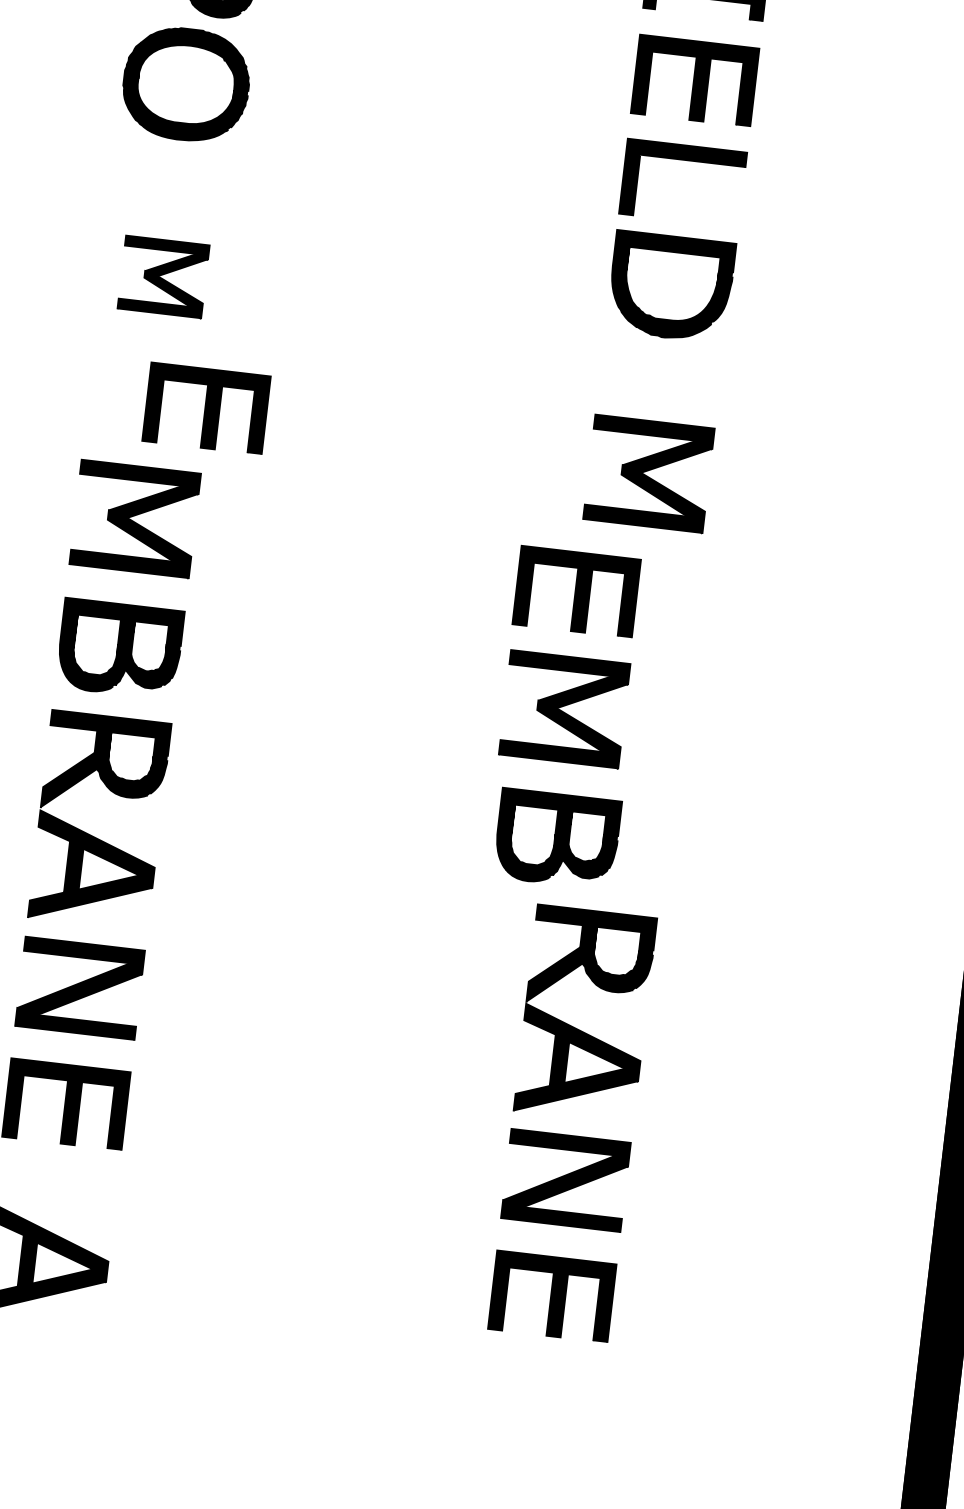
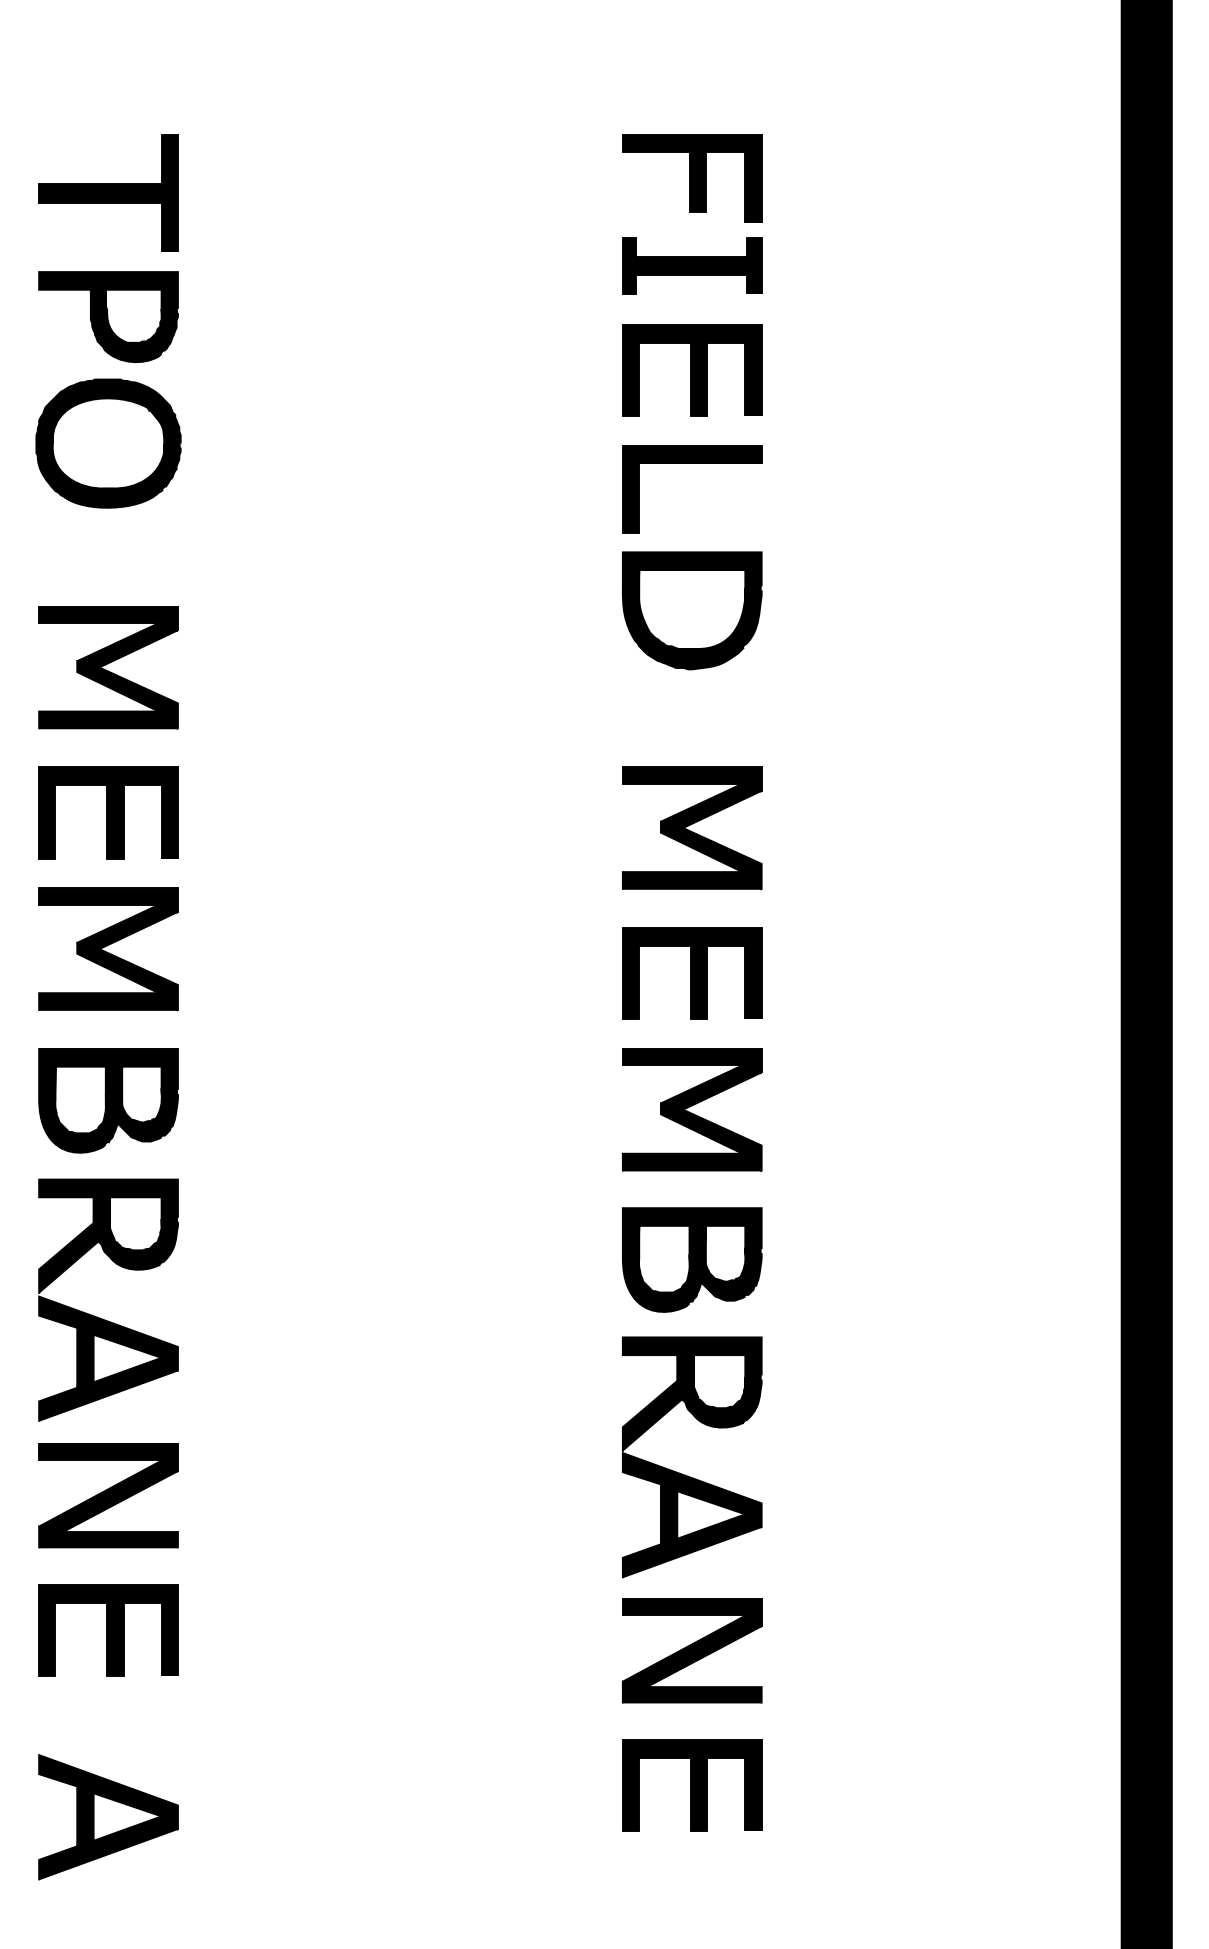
part: (163, 276) -> (108, 667), size x1.43
part: (206, 408) -> (108, 812), moved
part: (576, 592) -> (692, 973), moved
part: (564, 709) -> (692, 1109), moved
part: (557, 838) -> (692, 1259), moved

